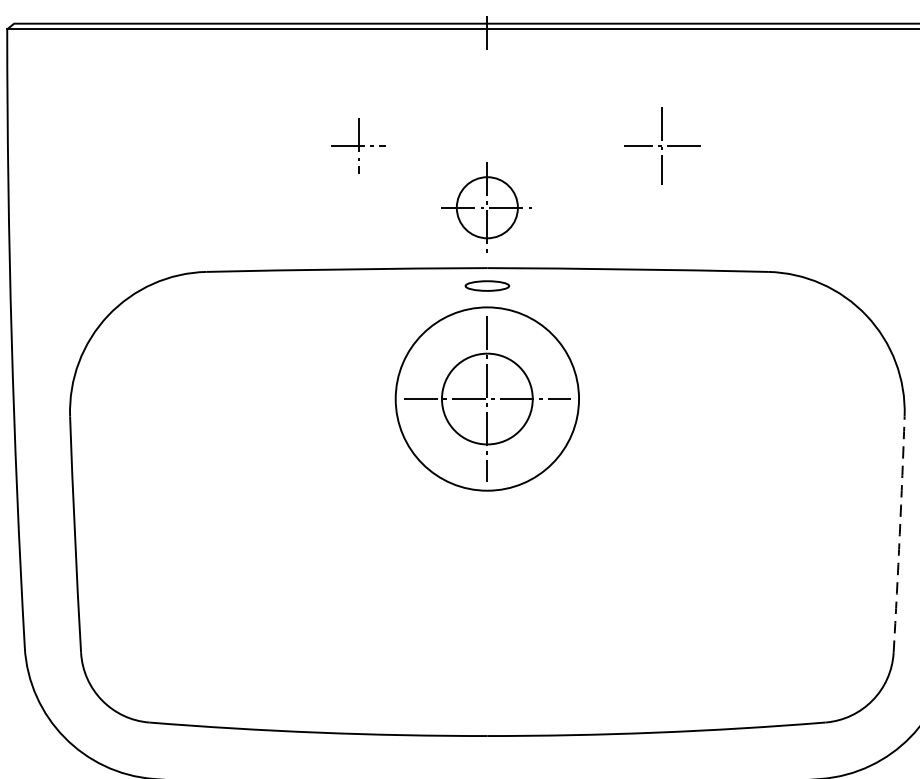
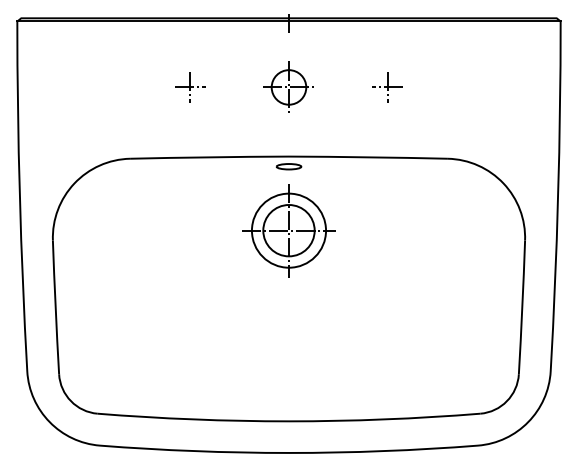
part: (359, 145) -> (190, 87), moved
part: (661, 145) -> (387, 87), size x0.71
part: (486, 206) -> (288, 86), moved
circle: (486, 398) -> (288, 230), size x0.71
arc: (900, 534) -> (522, 307), dashed -> solid

